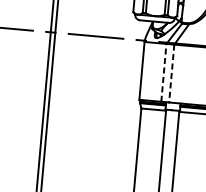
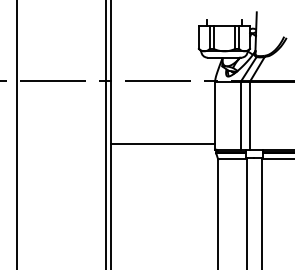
line: (163, 72) -> (240, 115), dashed -> solid
line: (171, 73) -> (249, 115), dashed -> solid
line: (94, 90) -> (162, 143), added

